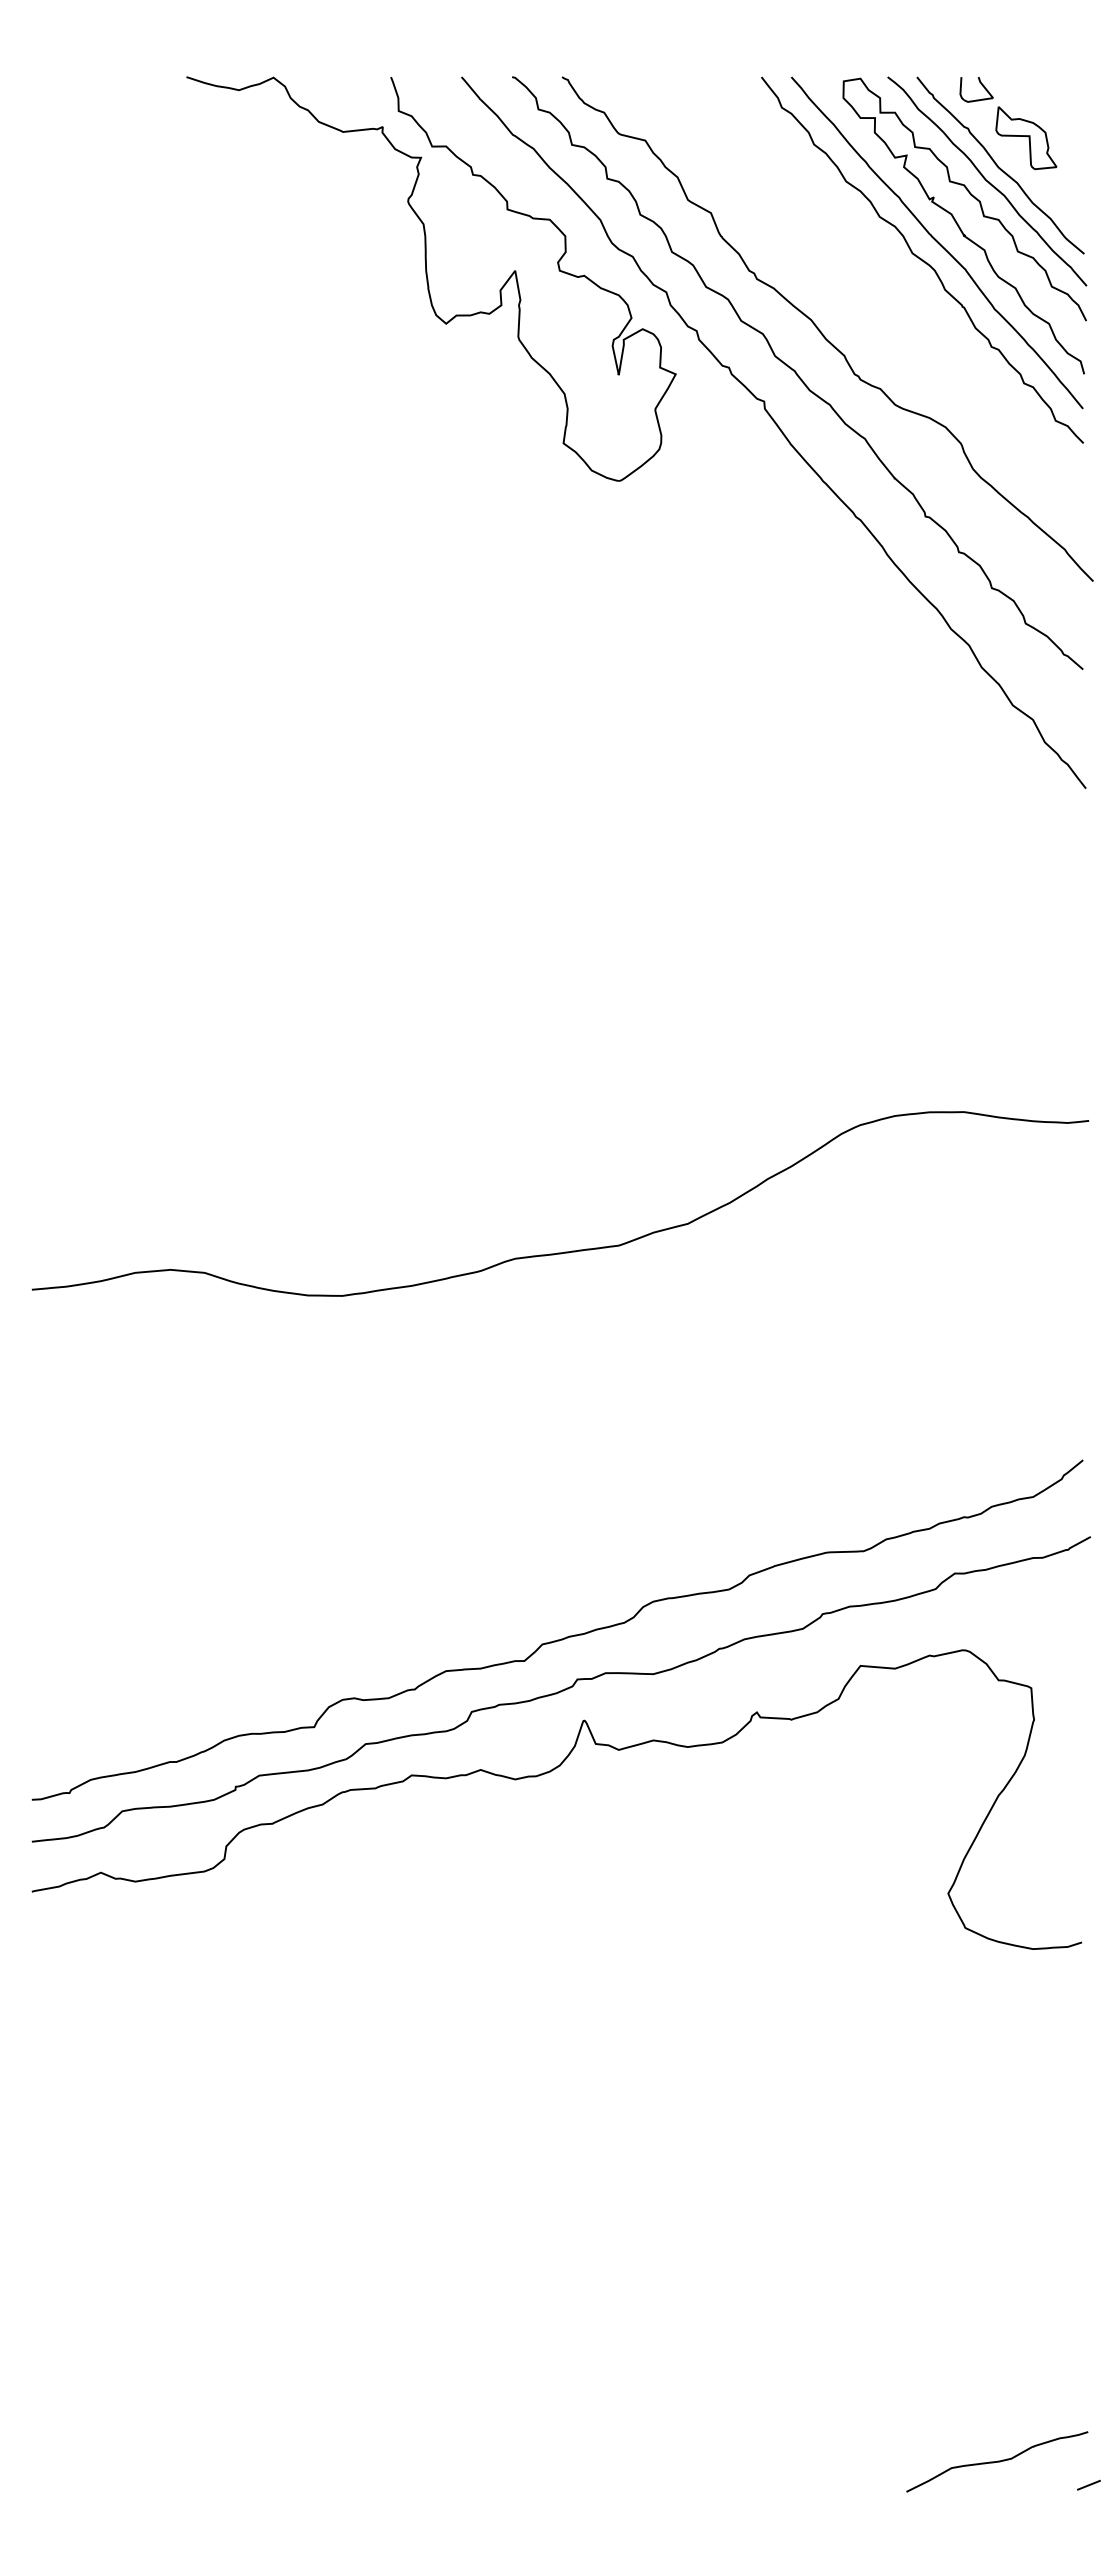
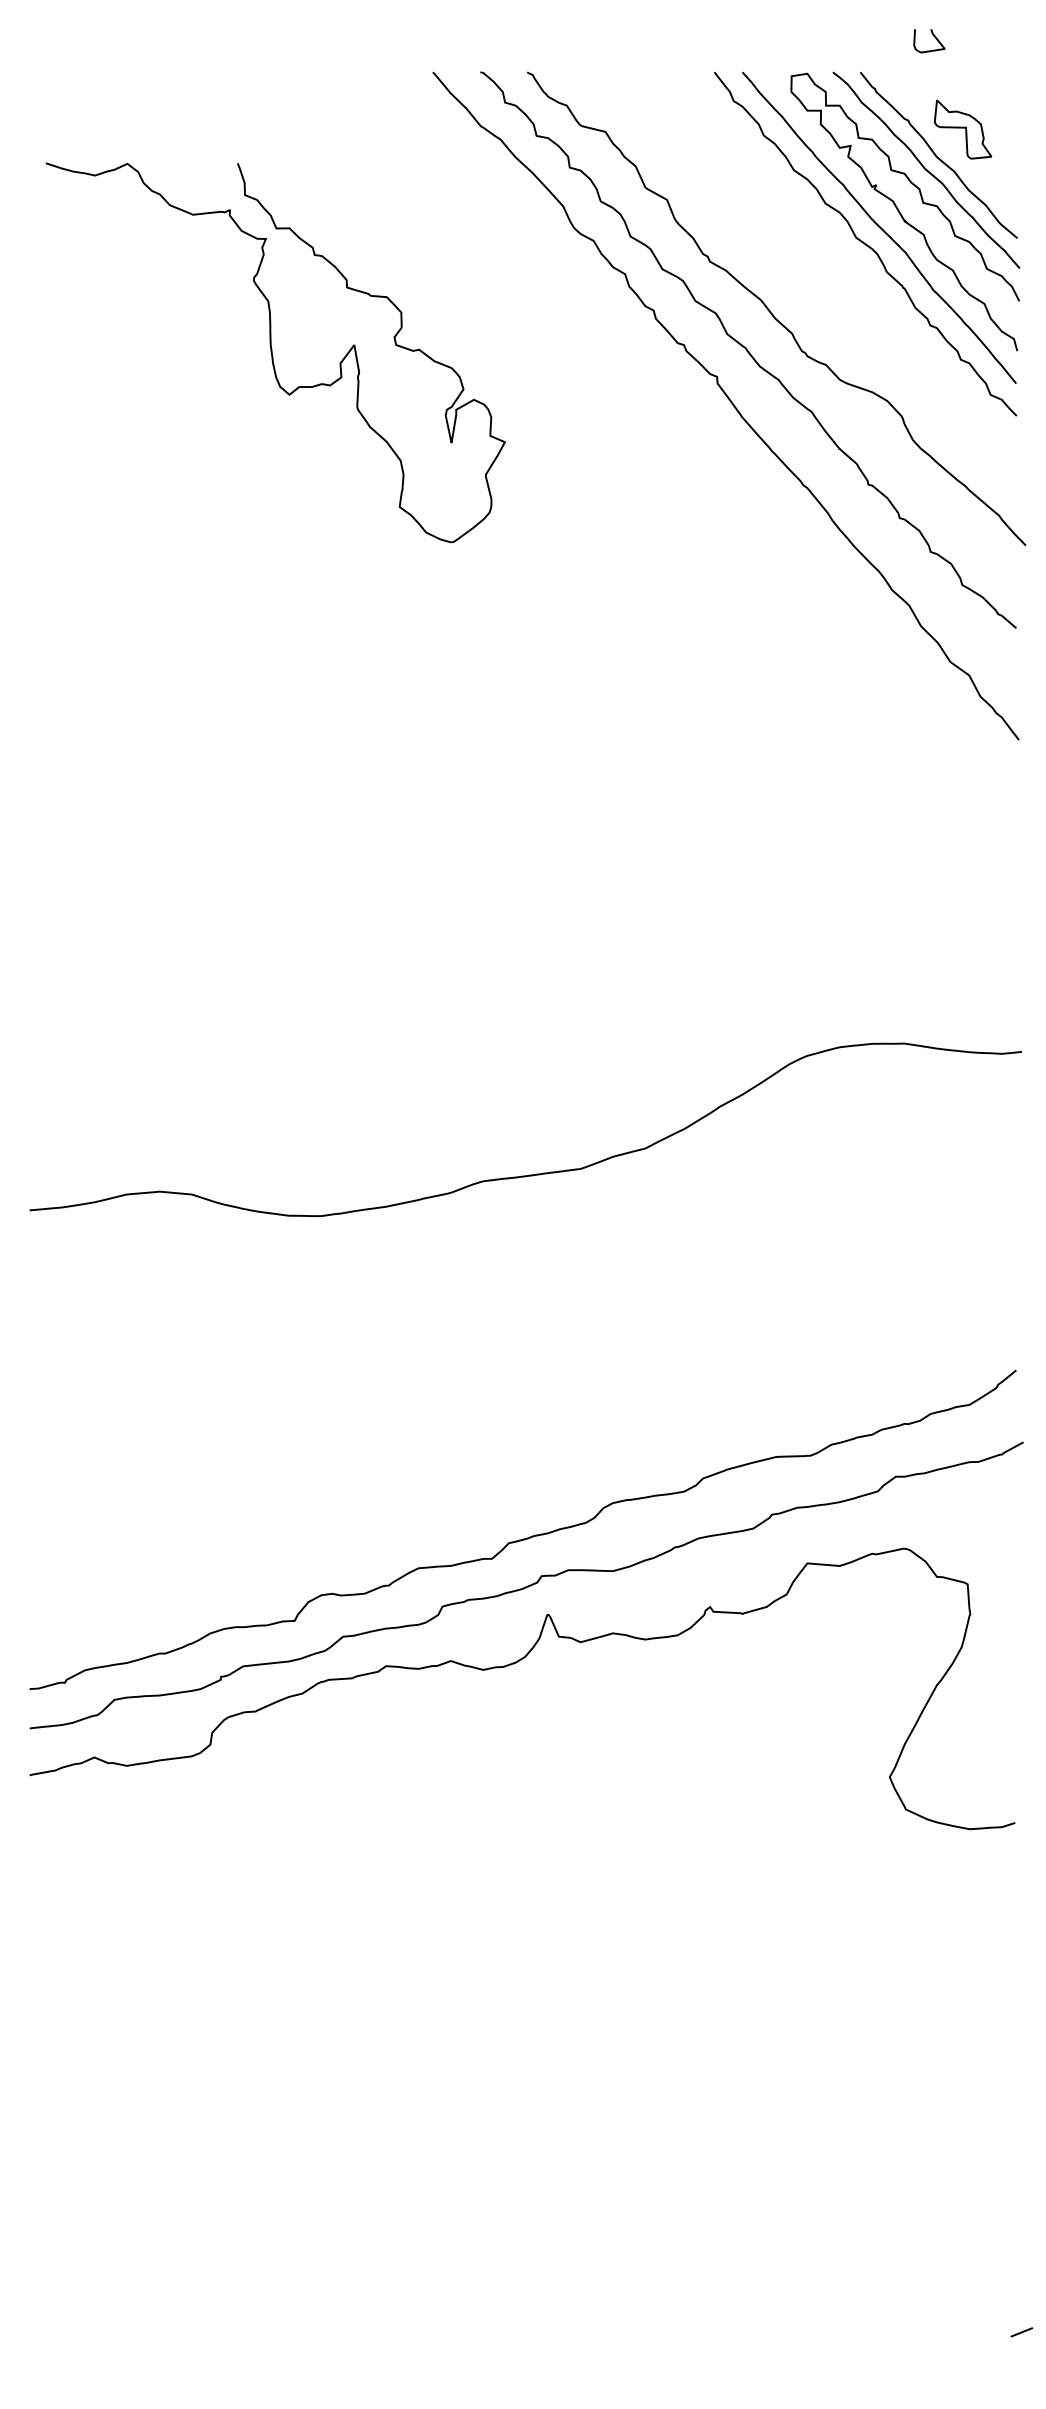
part: (981, 84) -> (933, 36), moved
part: (431, 278) -> (275, 352), moved
curve: (997, 2461) -> (935, 2310), removed

